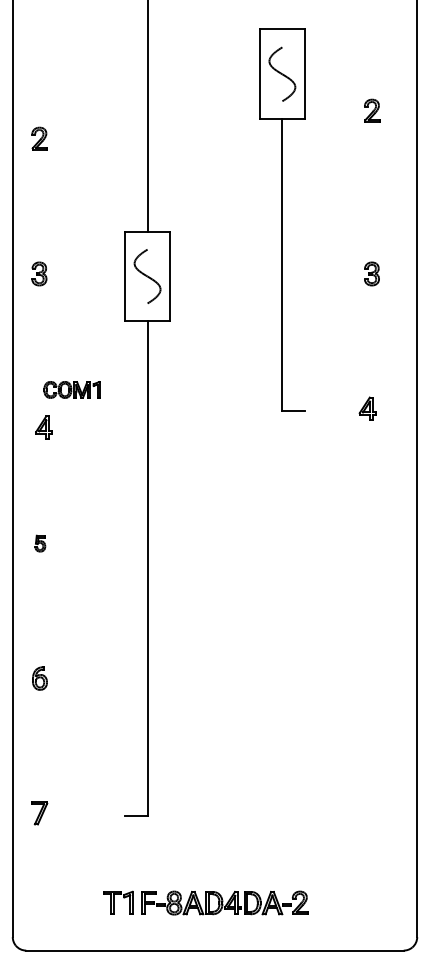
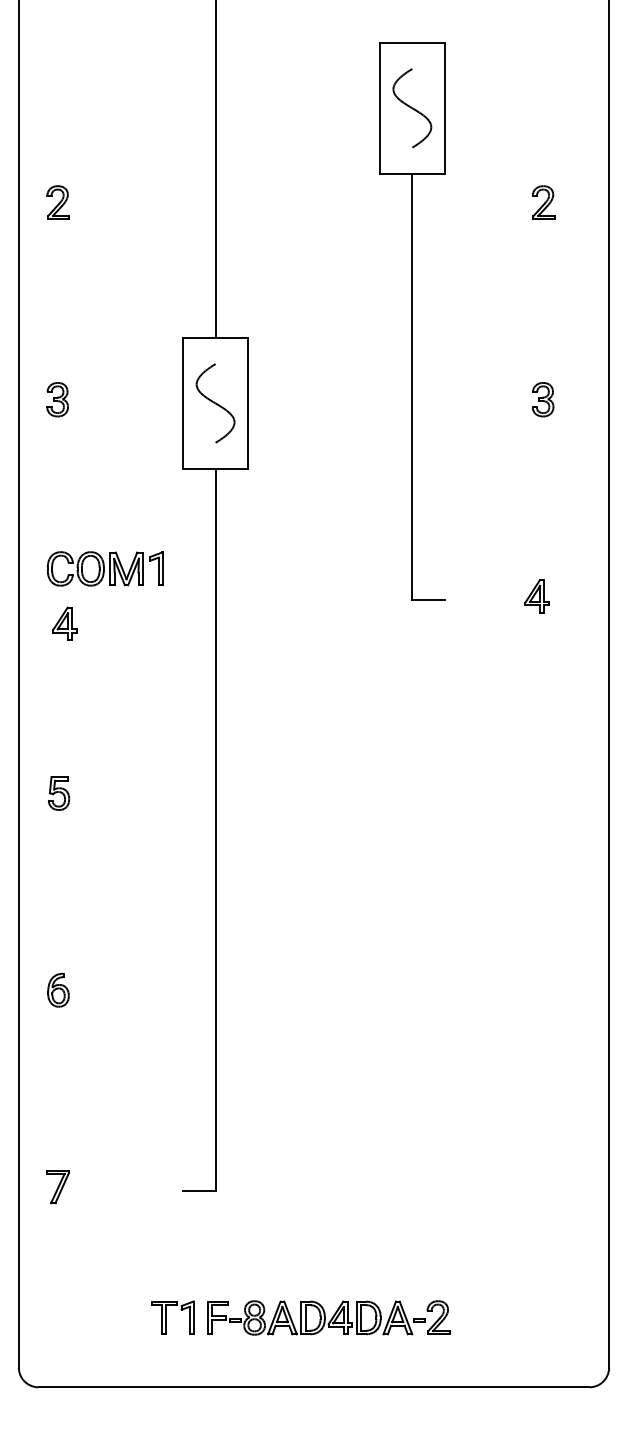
part: (372, 110) -> (543, 201), moved
part: (71, 389) -> (104, 568), size x1.43
part: (40, 543) -> (59, 793), size x1.43

